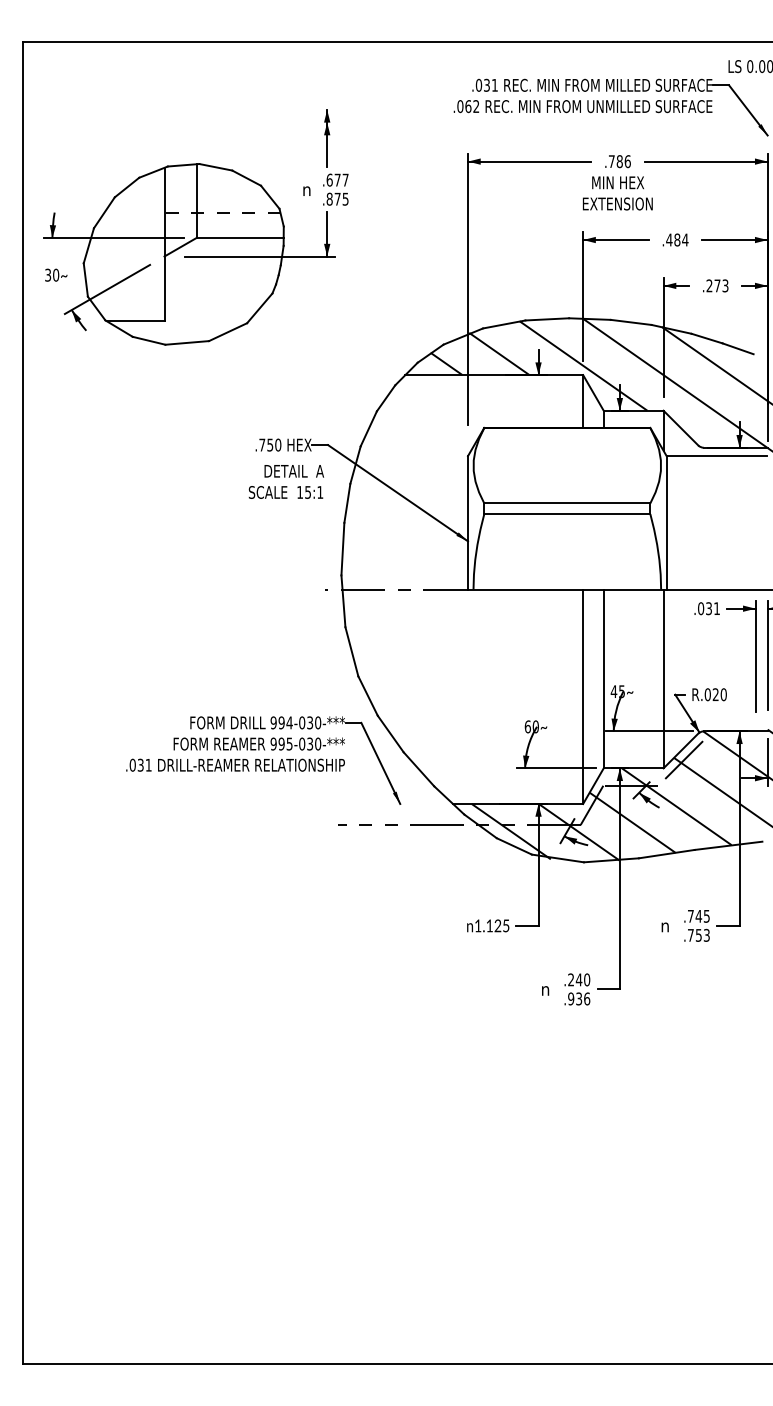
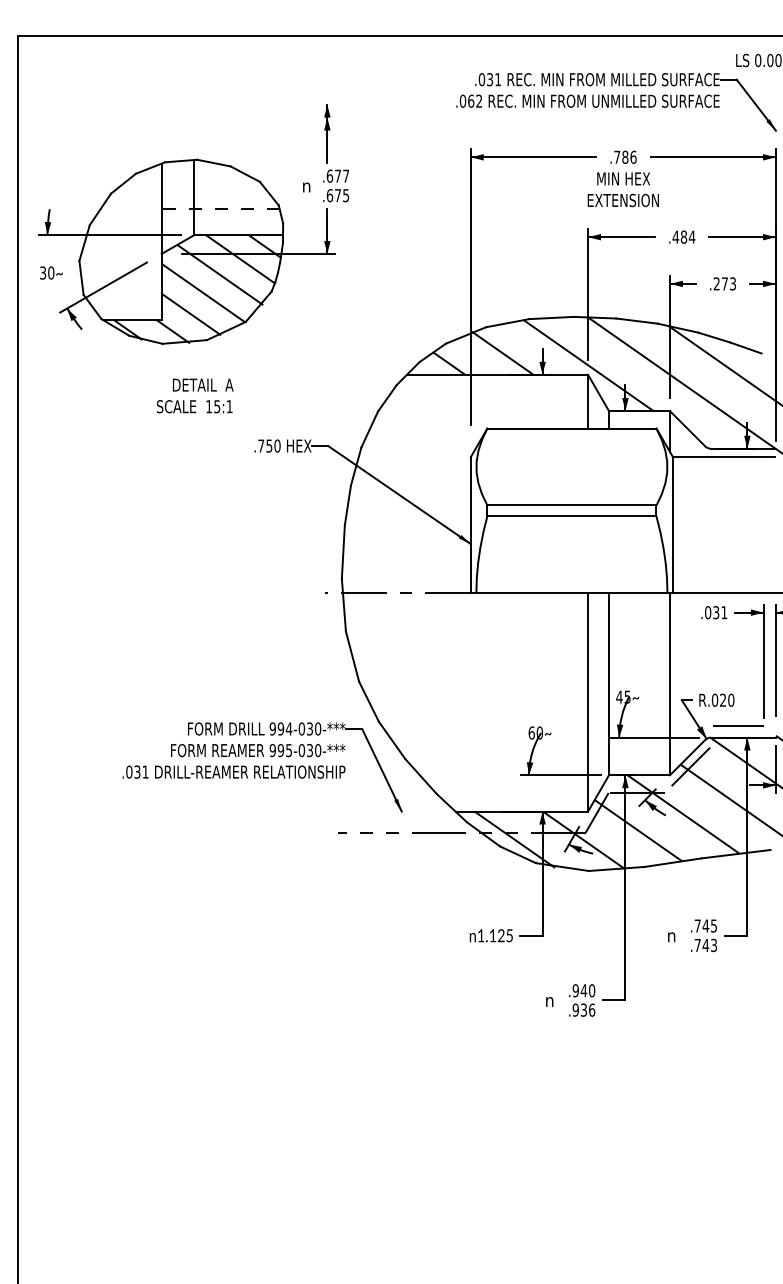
text: (329, 198) -> (329, 194), .875 -> .675
hatch: (199, 290) -> (197, 288), added
text: (285, 481) -> (194, 395), moved
line: (730, 720) -> (738, 726), added
text: (698, 935) -> (705, 945), .753 -> .743
text: (571, 979) -> (576, 990), .240 -> .940

